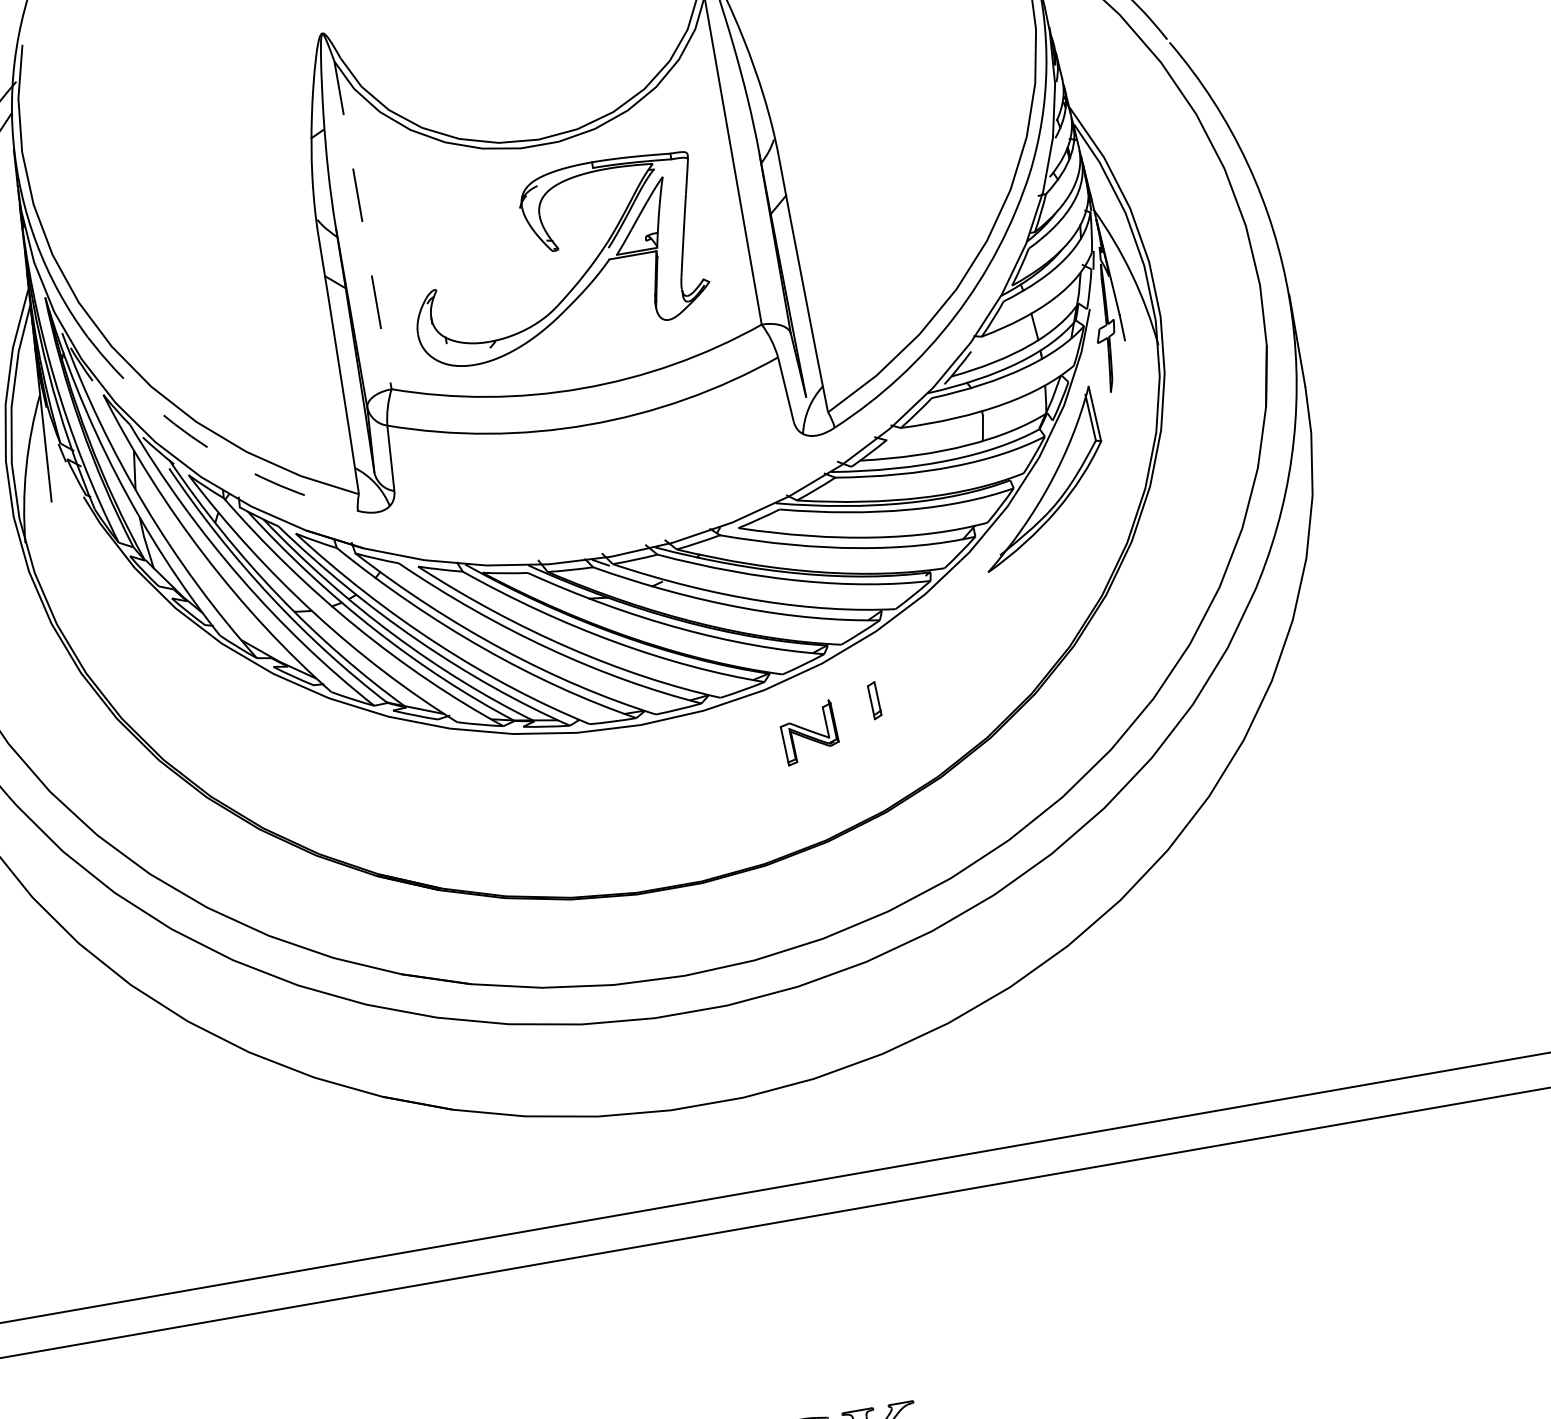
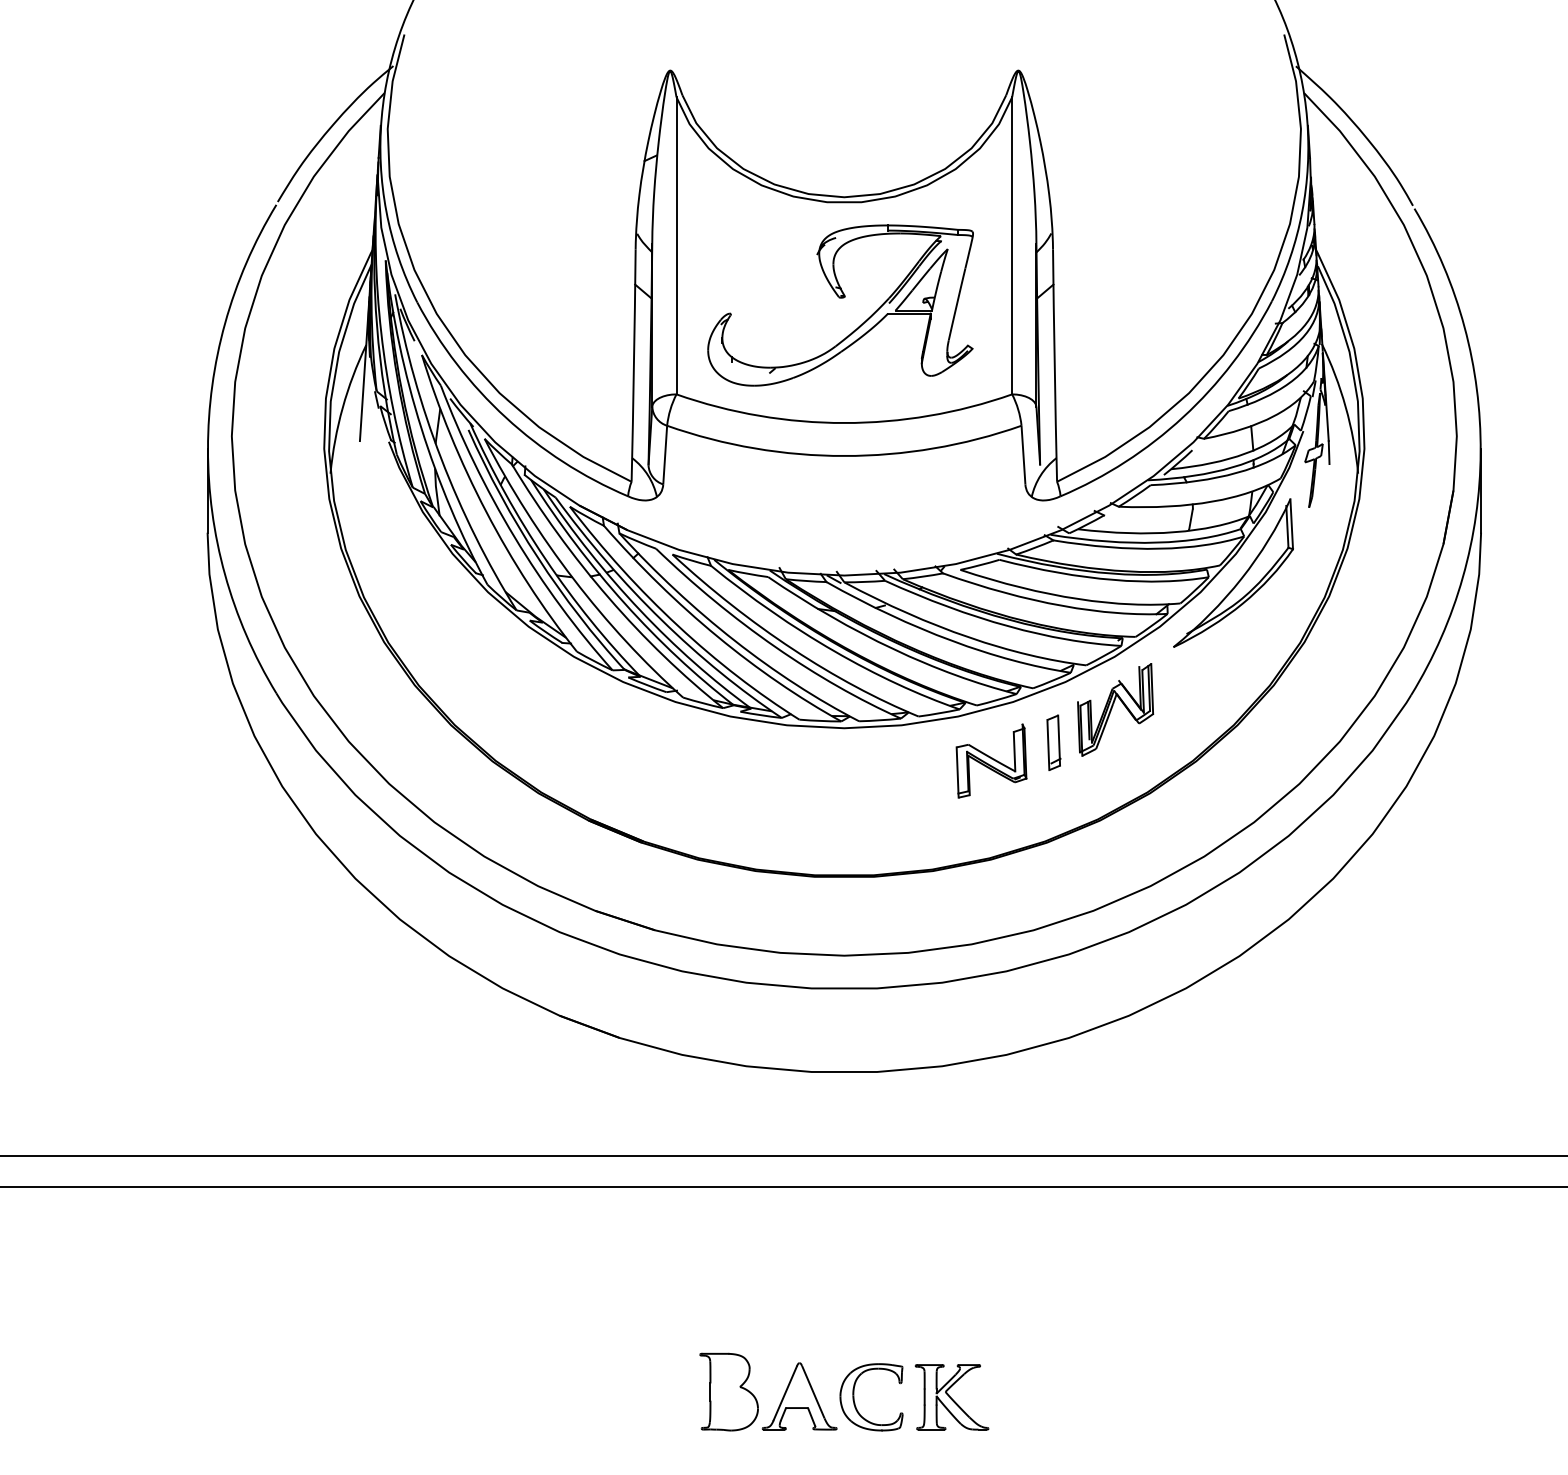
line: (362, 225) -> (676, 245), dashed -> solid
arc: (207, 447) -> (505, 417), dashed -> solid
part: (936, 652) -> (1115, 709), added
part: (874, 700) -> (1053, 742), size x1.67
part: (809, 732) -> (991, 760), size x1.43

